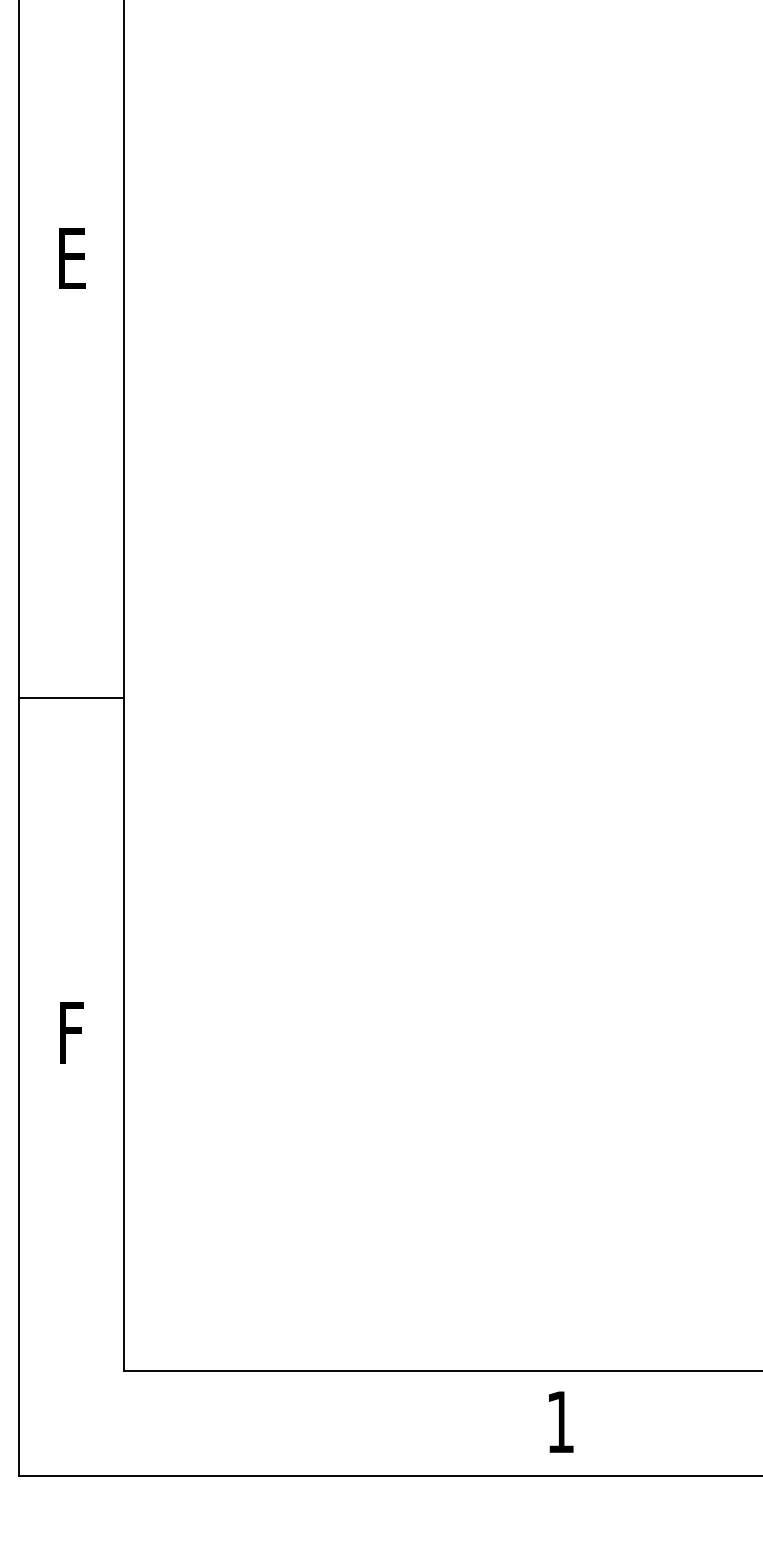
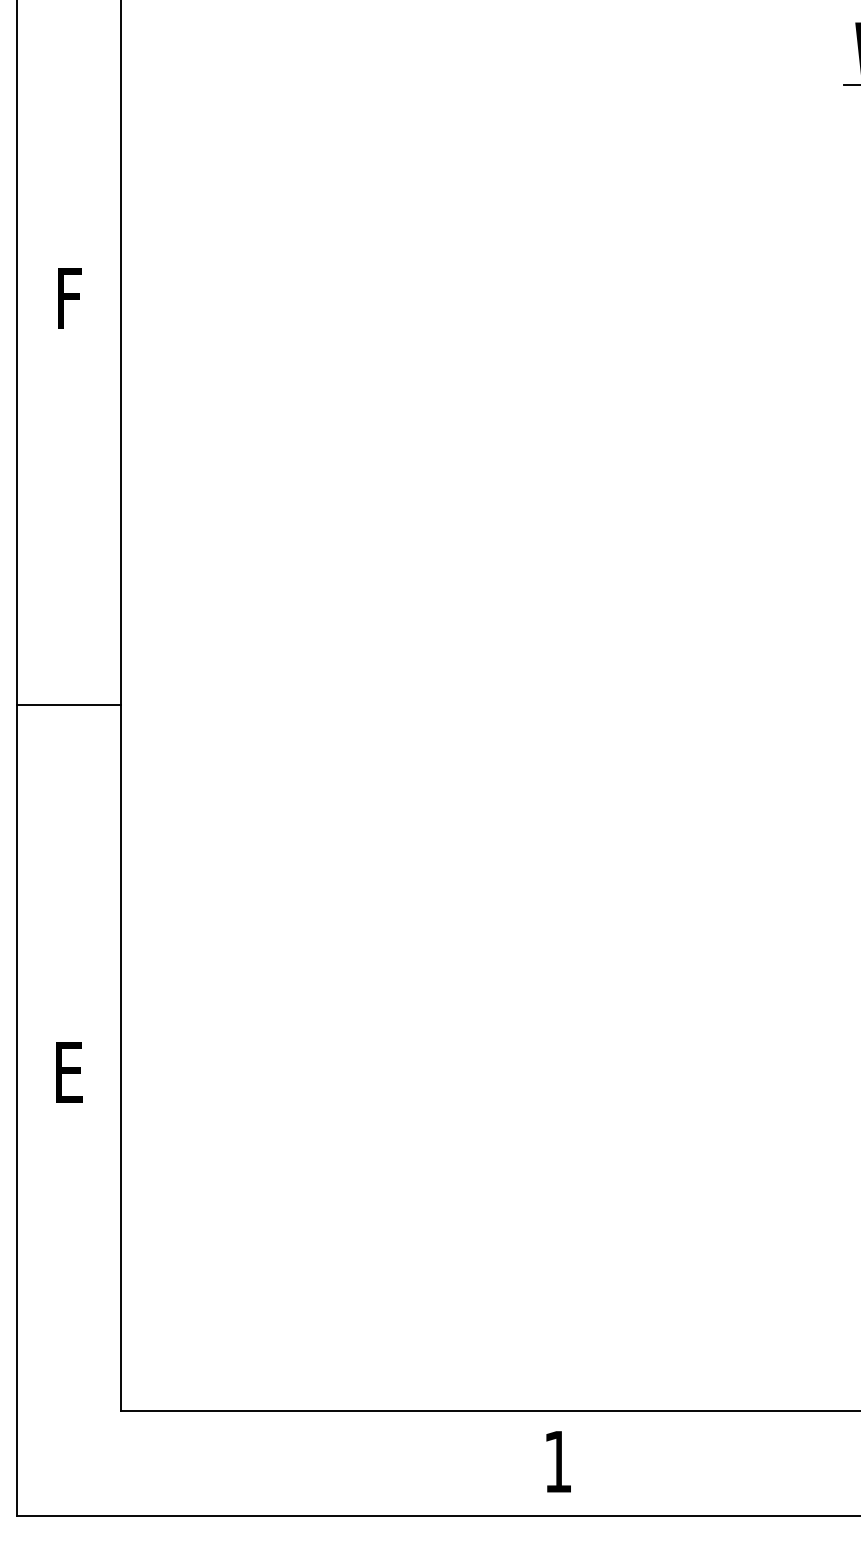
text: (72, 258) -> (69, 298), E -> F
line: (71, 697) -> (68, 705), moved
text: (72, 1032) -> (69, 1072), F -> E

